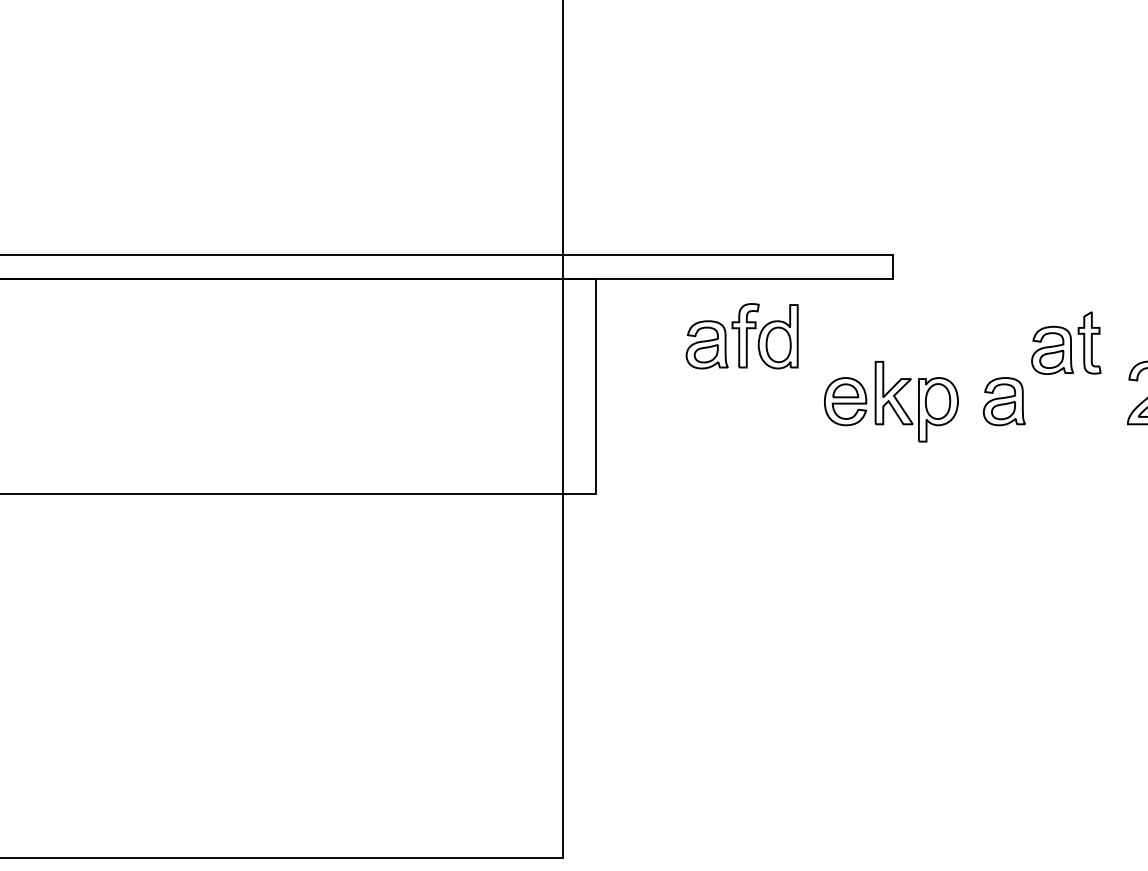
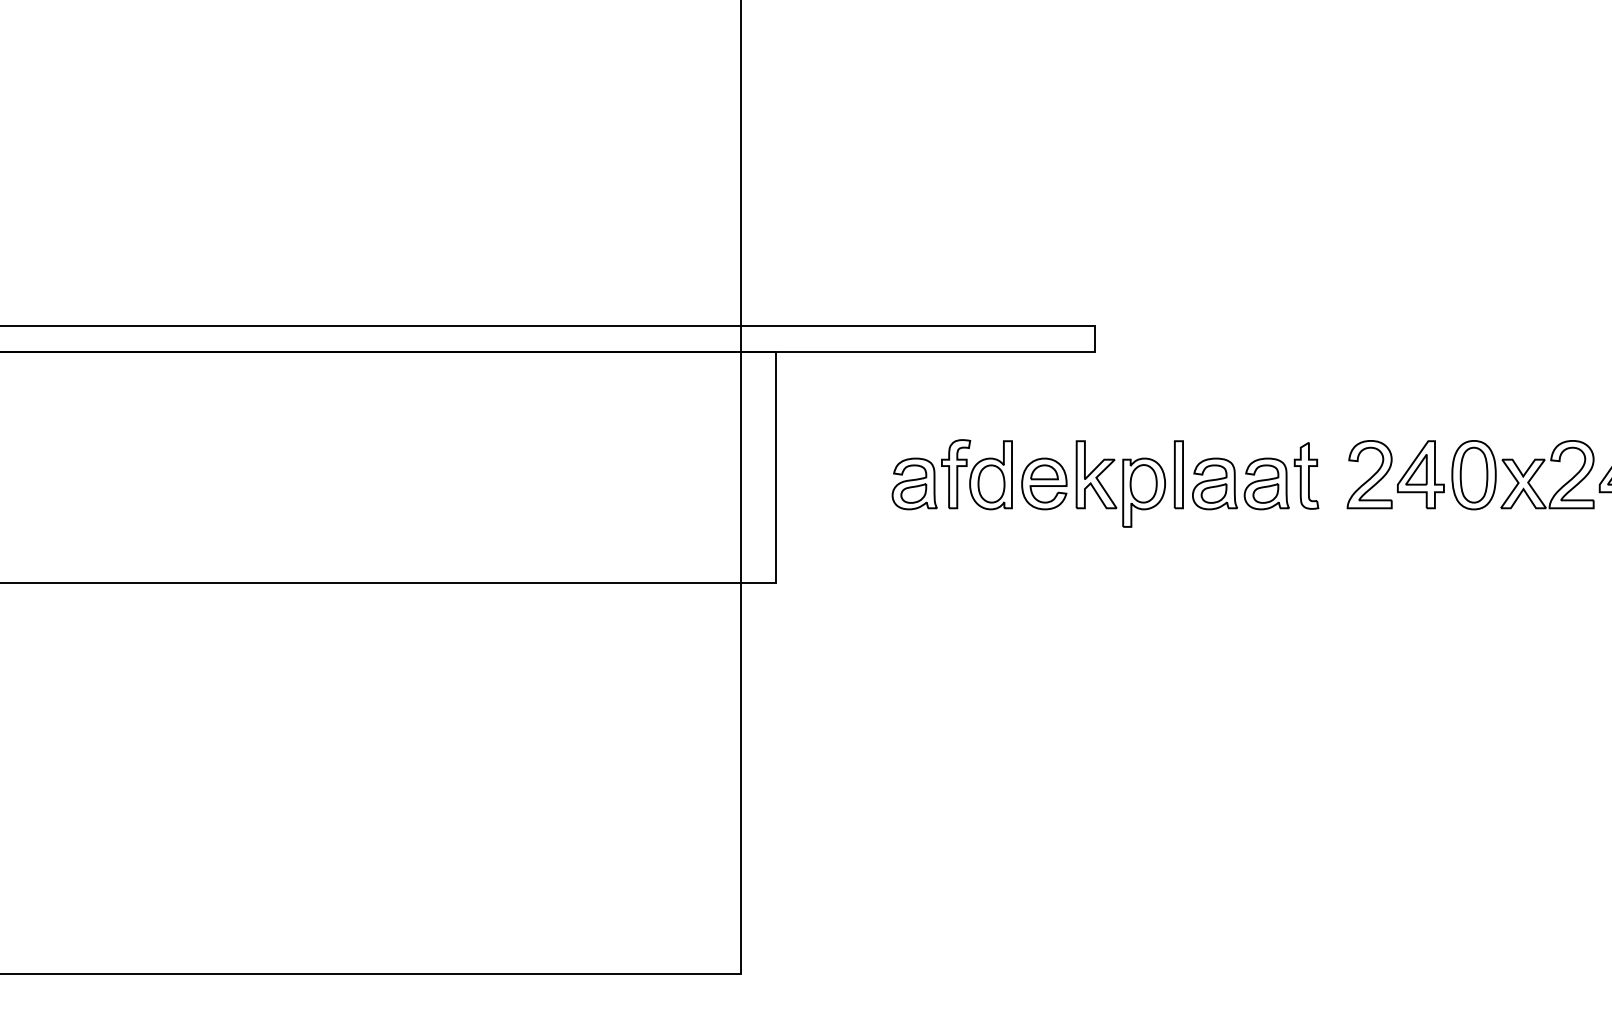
part: (741, 336) -> (951, 474), moved
part: (1066, 343) -> (1281, 476), moved
part: (970, 392) -> (1178, 474), added

